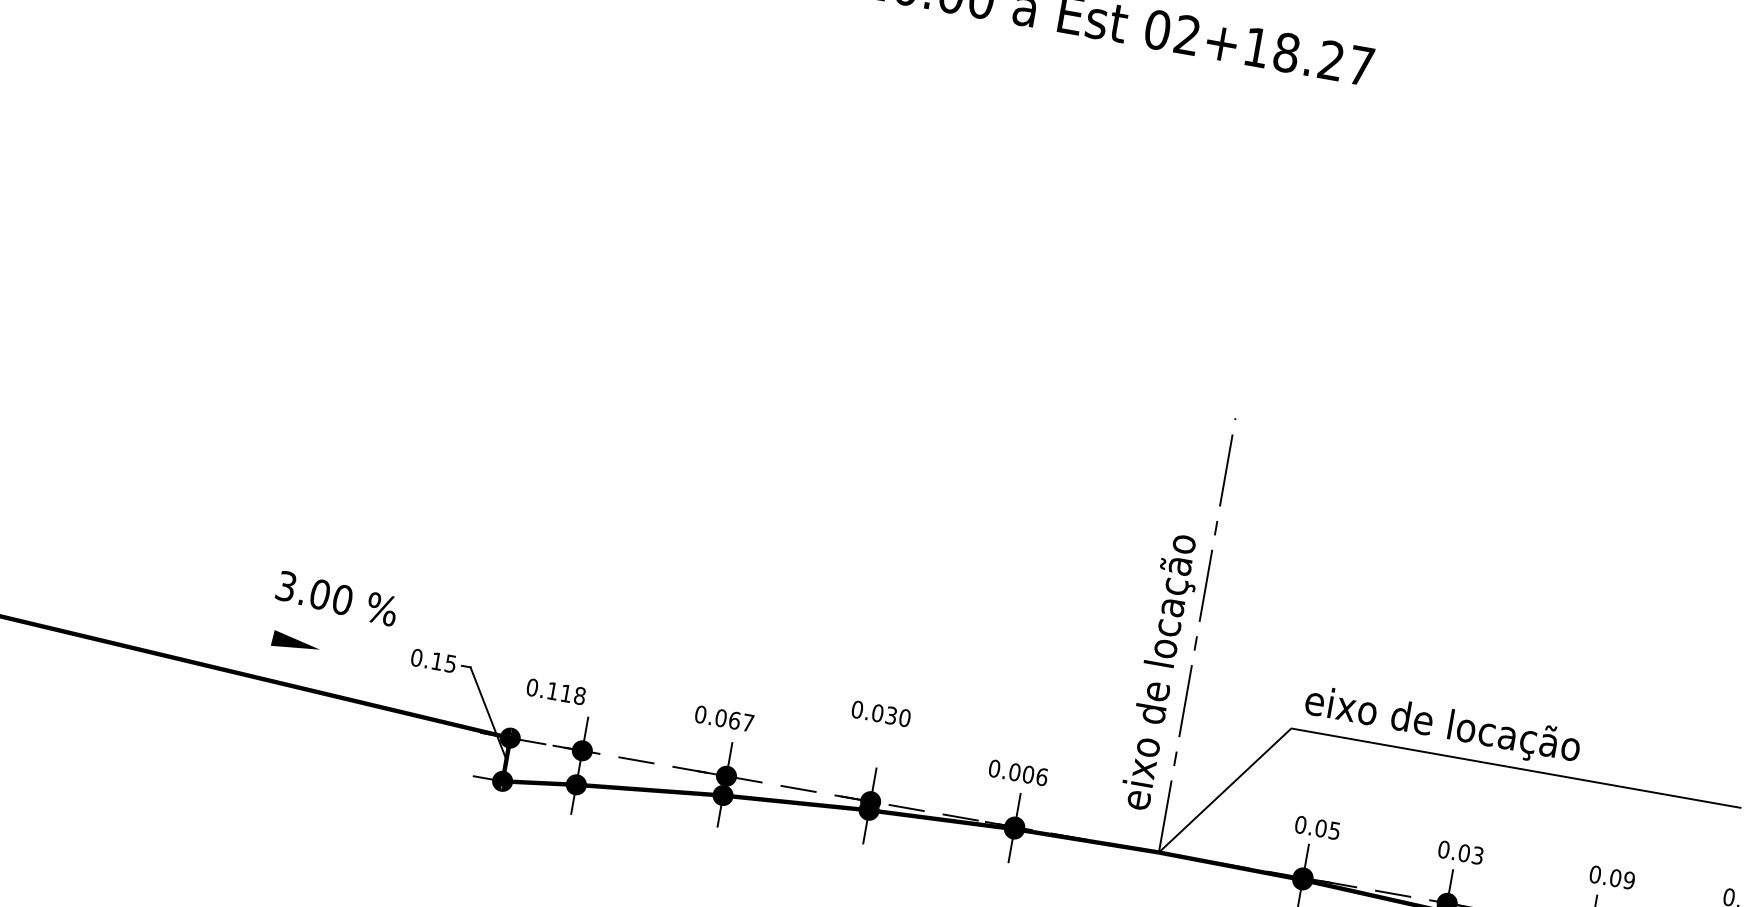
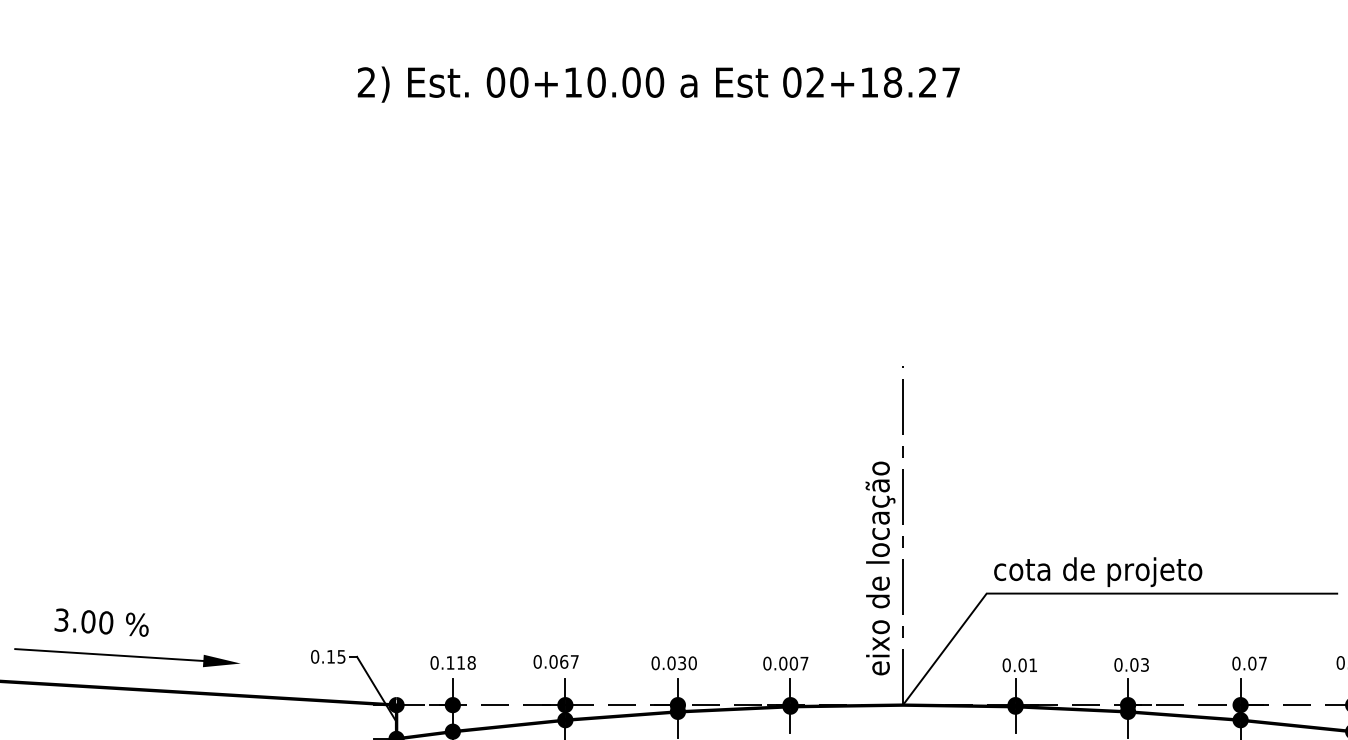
text: (336, 598) -> (101, 622), moved
line: (154, 608) -> (109, 654), added
text: (555, 691) -> (452, 662), moved
text: (880, 714) -> (673, 663), moved
text: (1443, 726) -> (1101, 571), eixo de locação -> cota de projeto
text: (1042, 776) -> (804, 663), 0.006 -> 0.007
text: (1335, 831) -> (1033, 665), 0.05 -> 0.01
text: (1628, 880) -> (1262, 663), 0.09 -> 0.07

